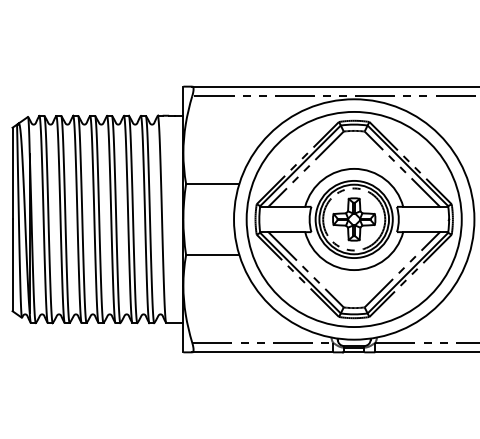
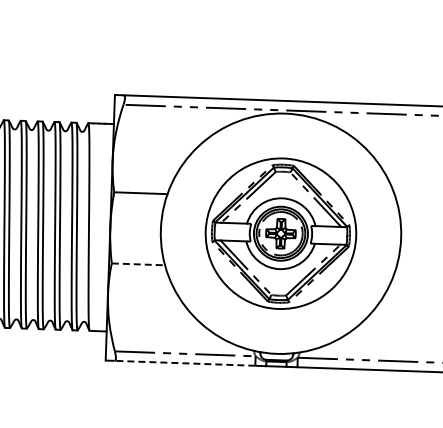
part: (353, 219) -> (280, 233), size x0.7
line: (212, 255) -> (138, 264), solid -> dashed
line: (262, 352) -> (184, 363), solid -> dashed

